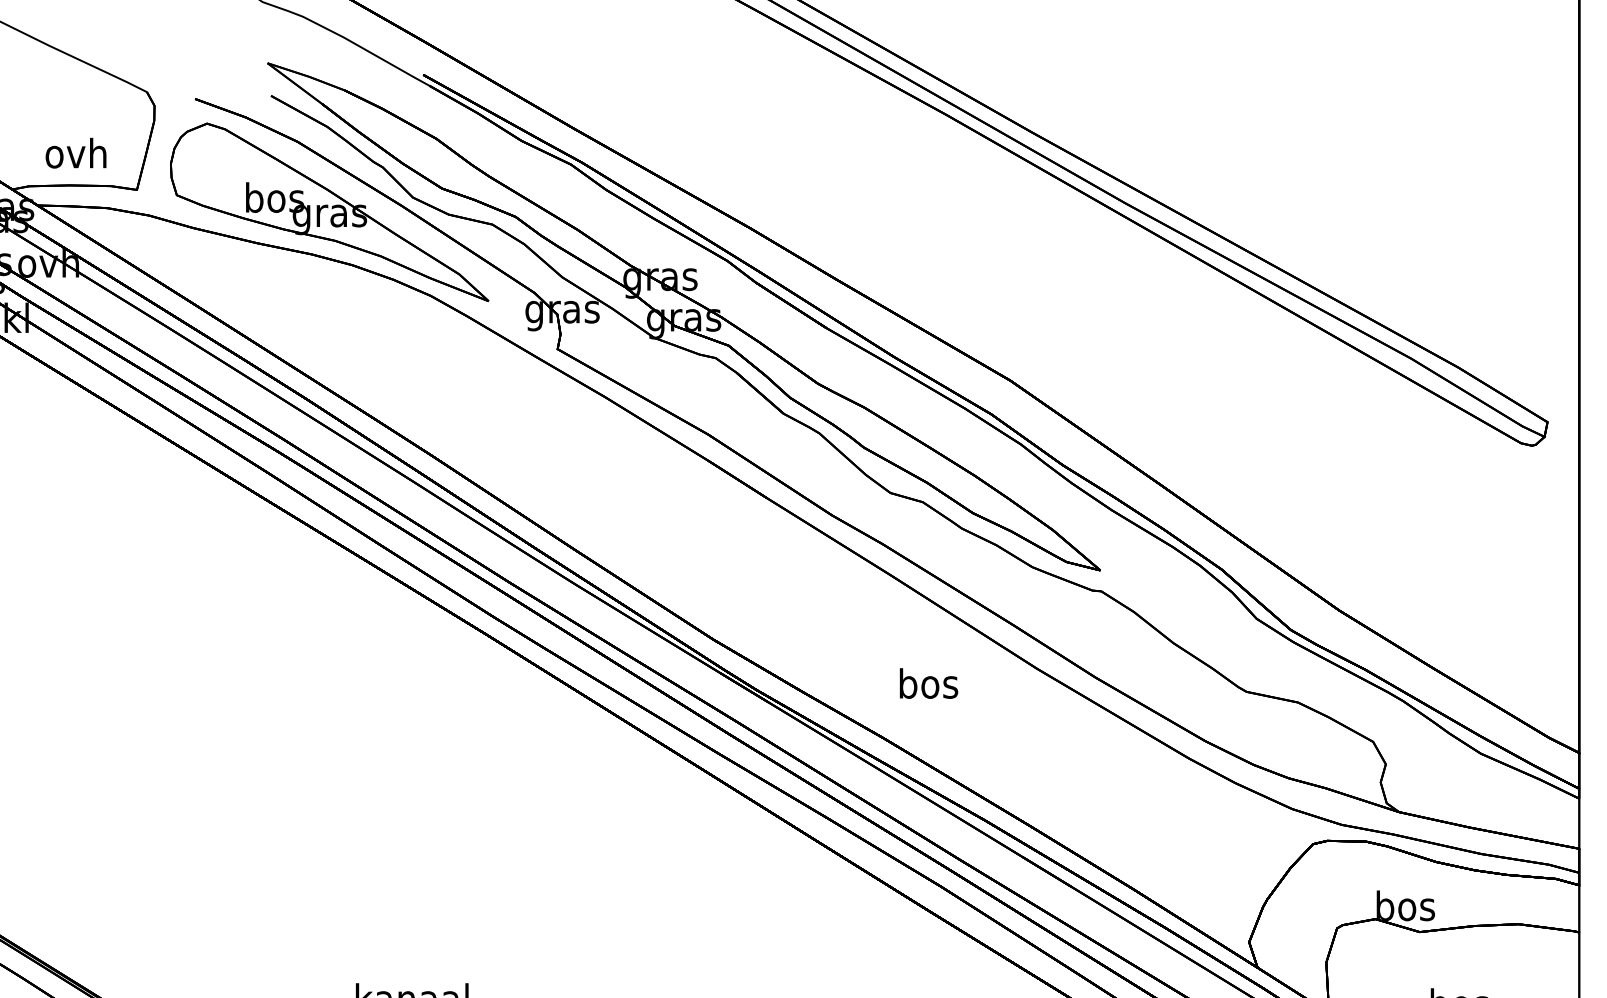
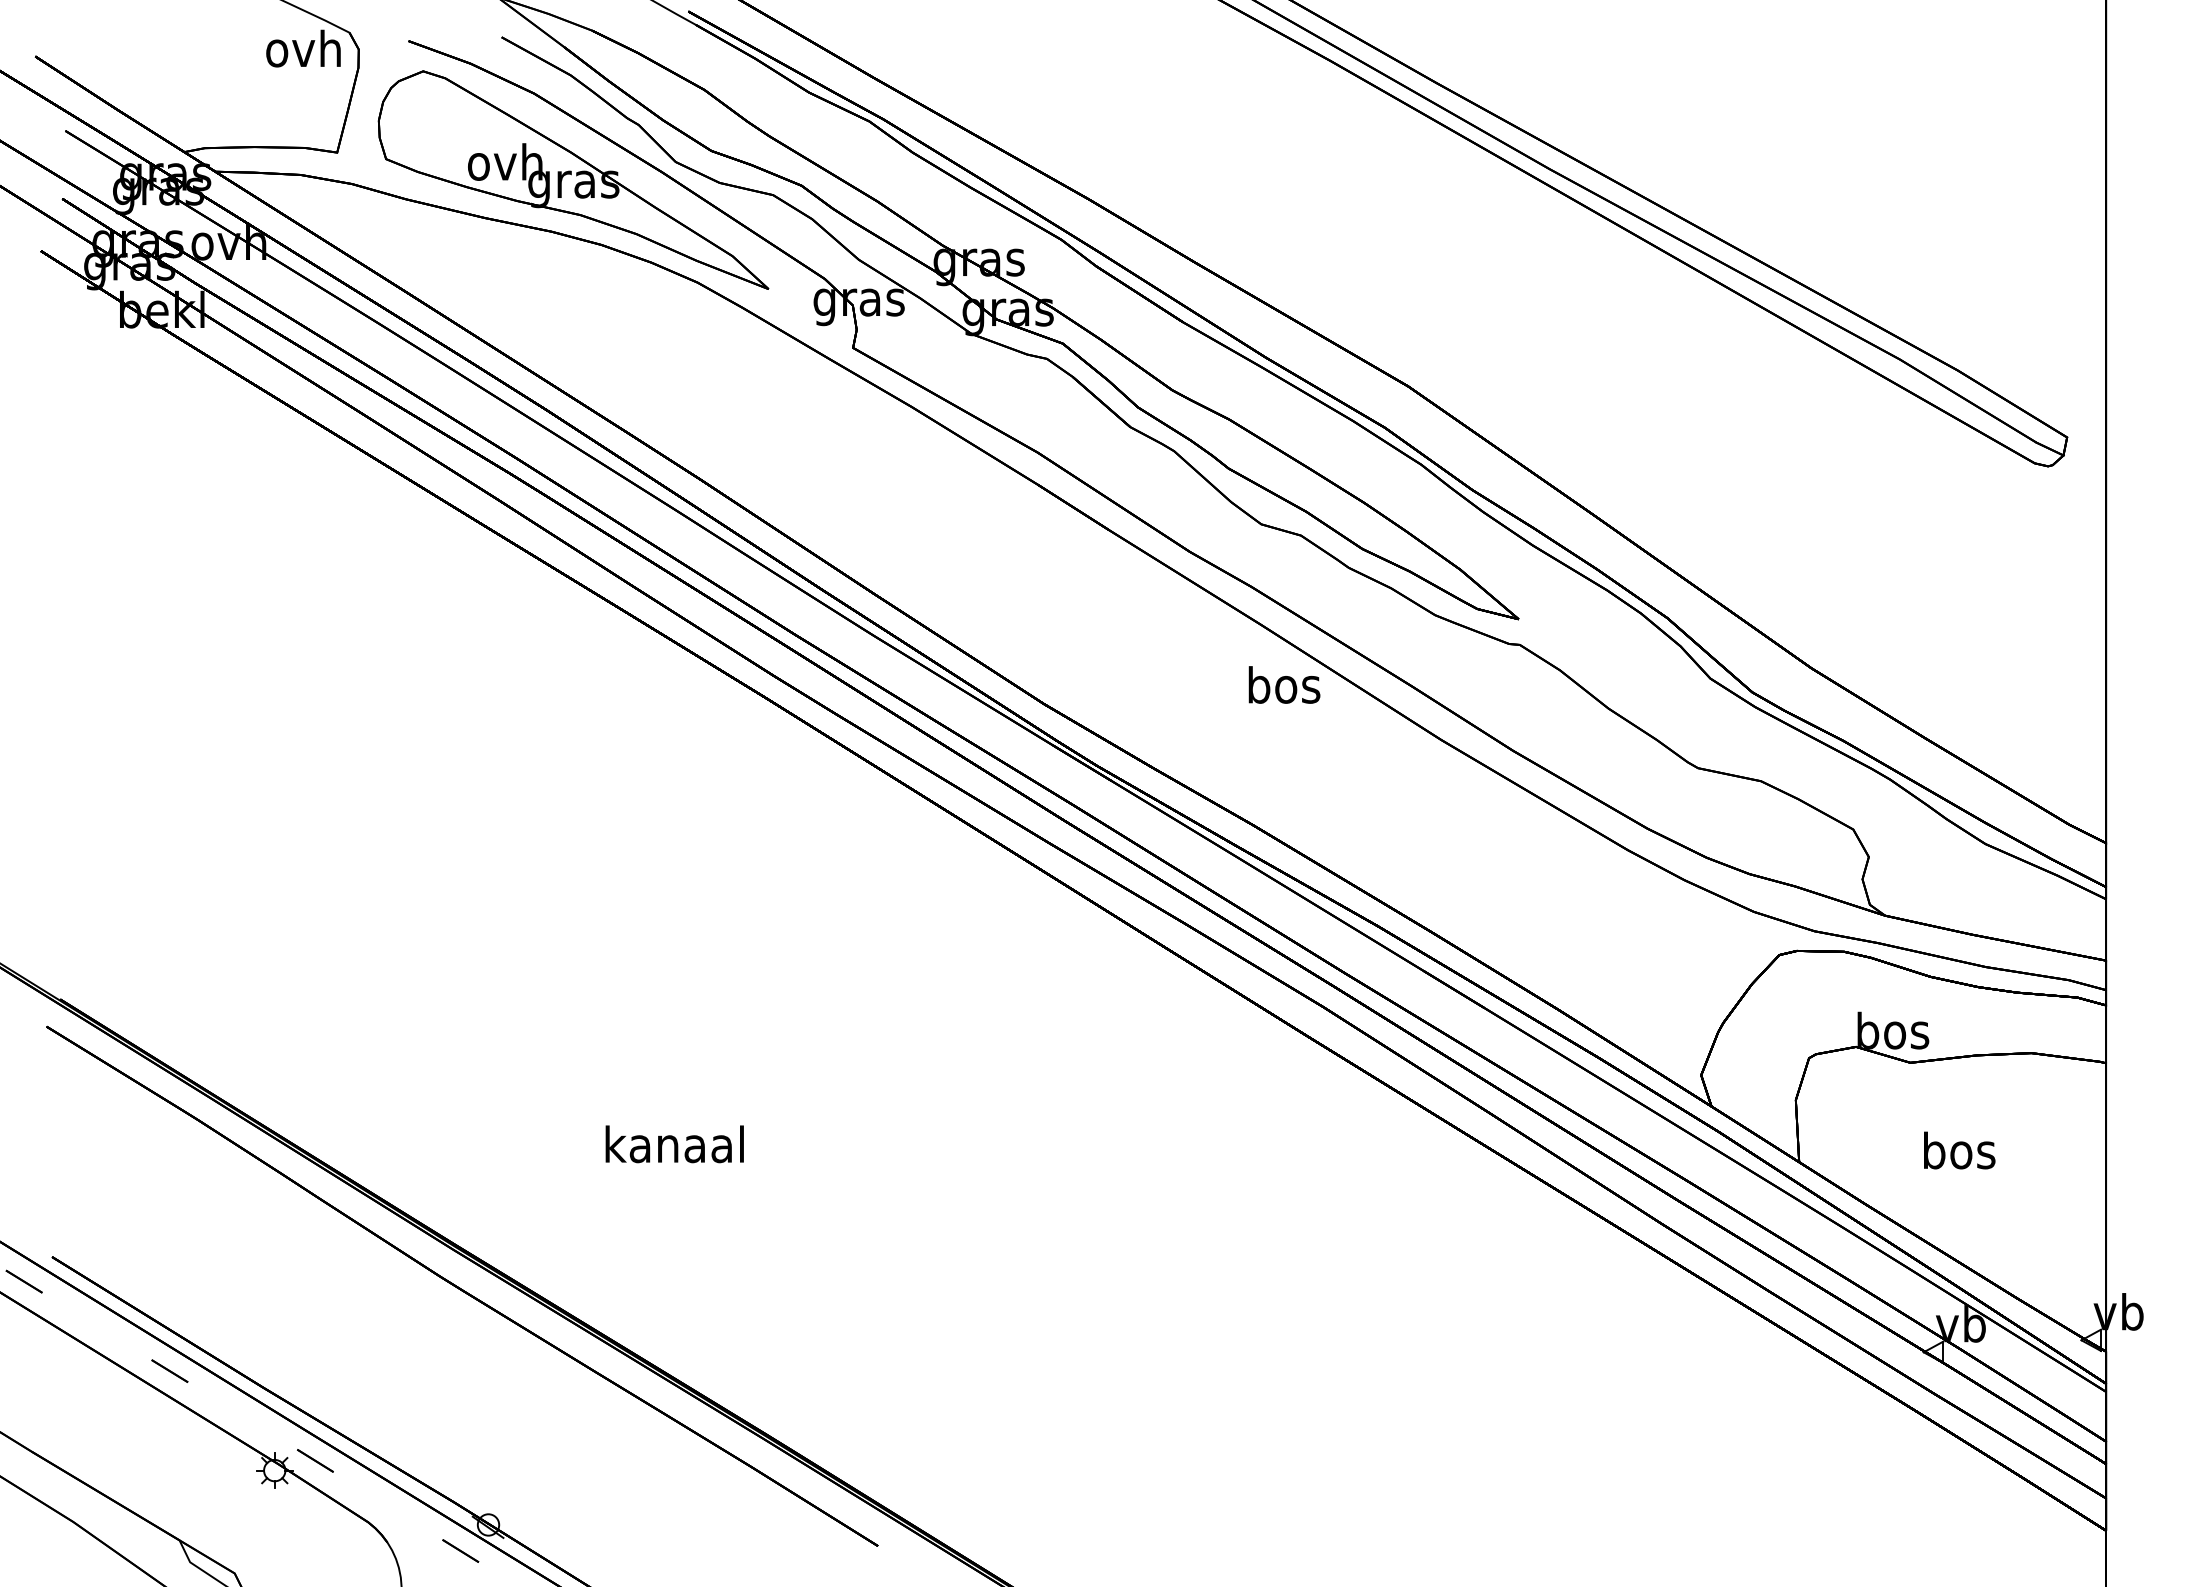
text: (76, 153) -> (303, 48), moved
text: (274, 197) -> (505, 161), bos -> ovh
text: (928, 683) -> (1284, 684), moved

